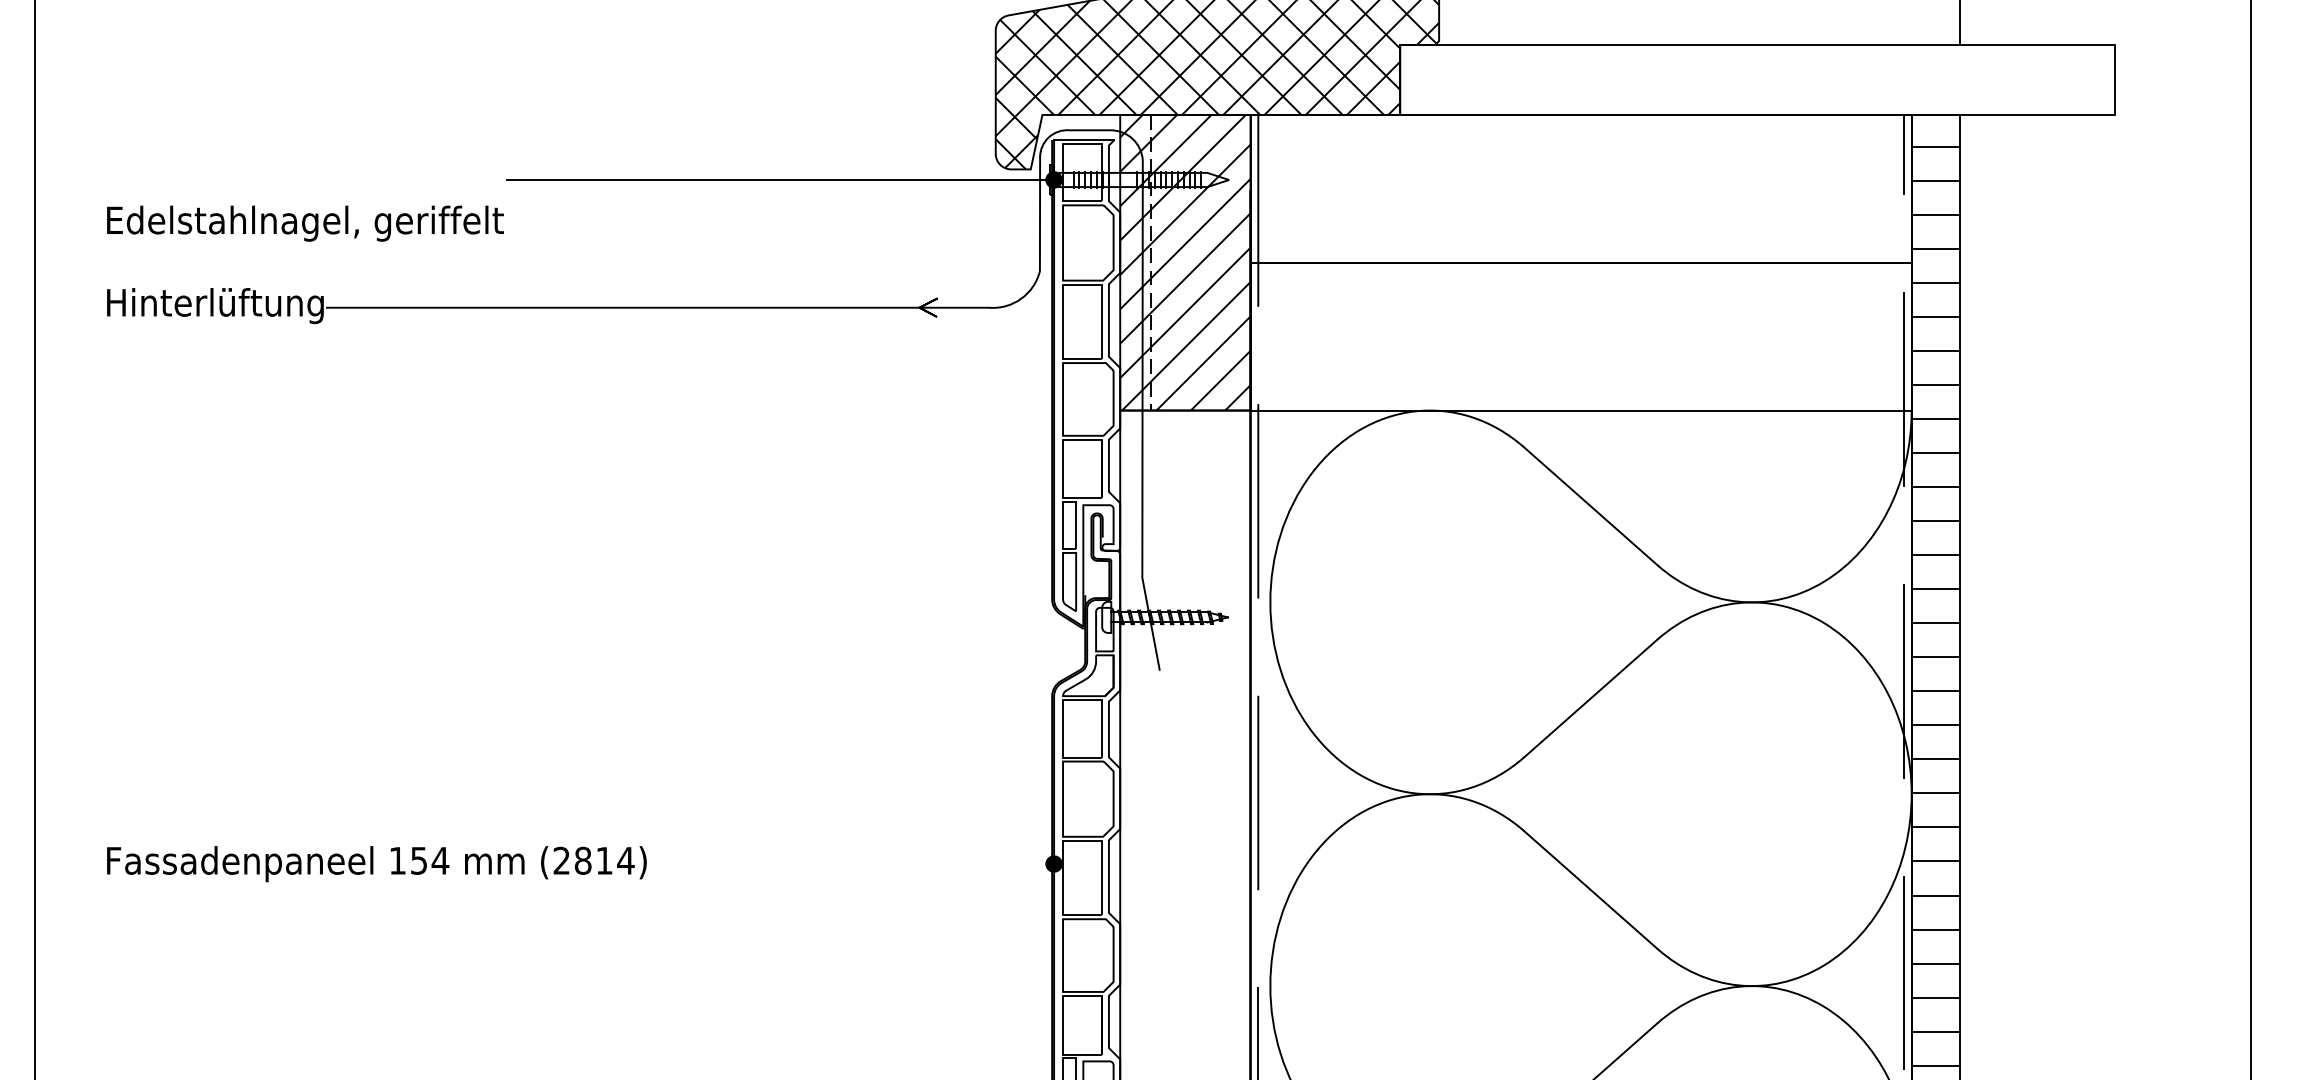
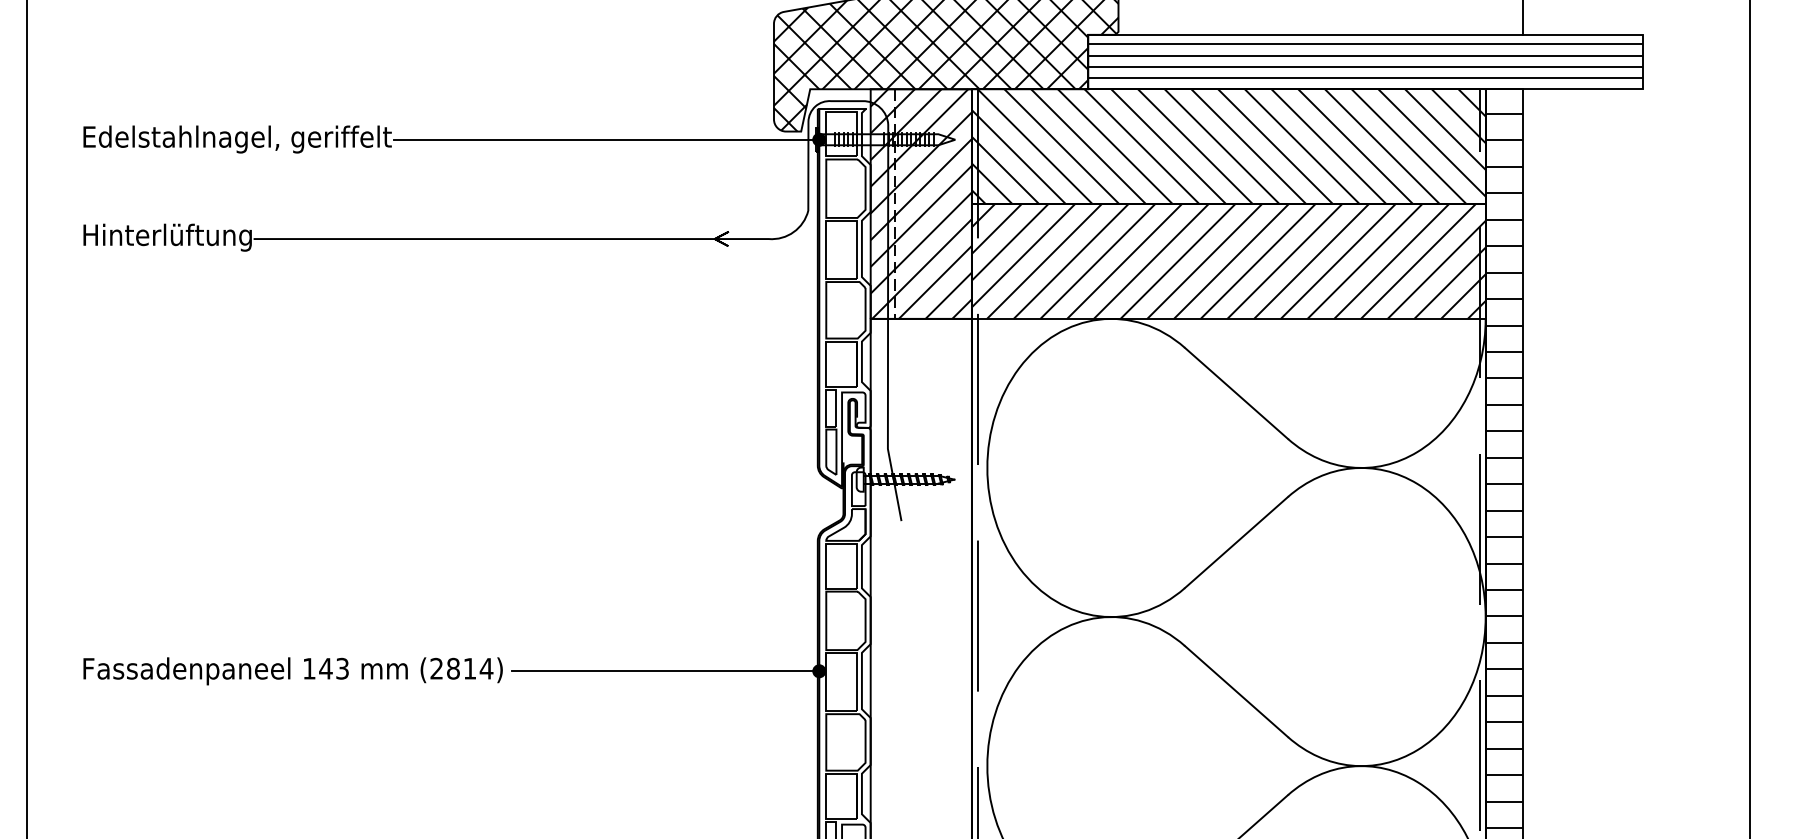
hatch: (1757, 78) -> (1365, 60), added
hatch: (1580, 188) -> (1228, 146), added
text: (305, 223) -> (237, 139), moved
hatch: (1580, 336) -> (1228, 261), added
text: (429, 860) -> (334, 668), 154 -> 143
line: (856, 864) -> (665, 671), added

